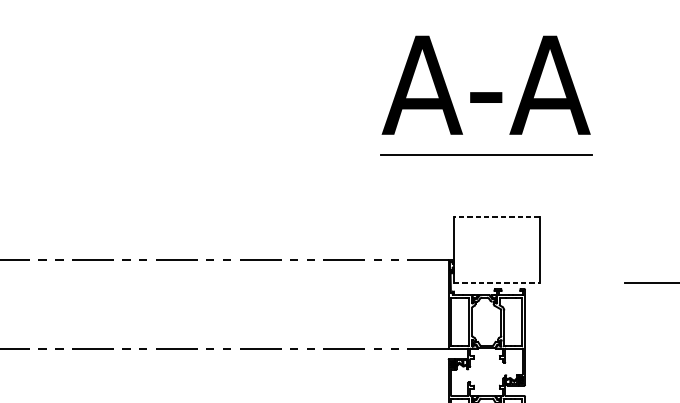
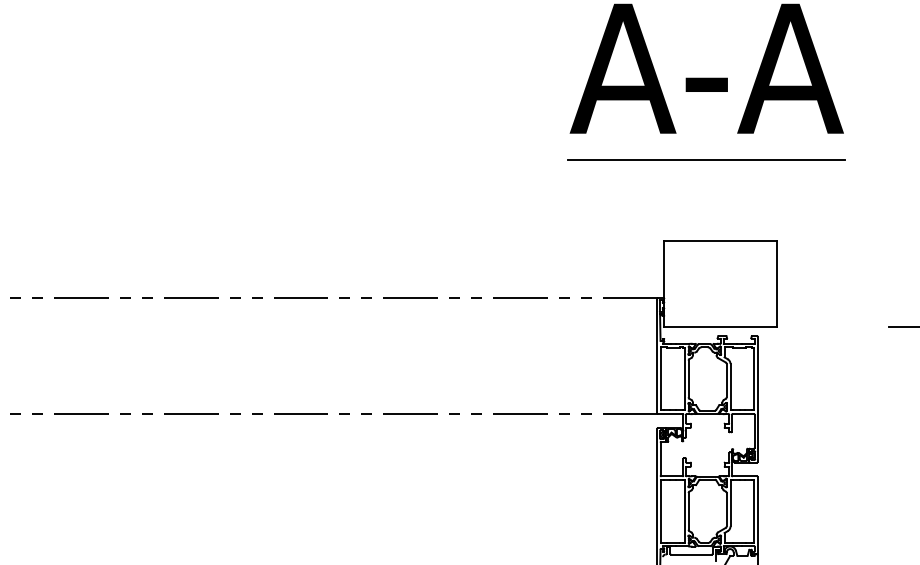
line: (496, 216) -> (720, 240), dashed -> solid
line: (497, 282) -> (721, 327), dashed -> solid

